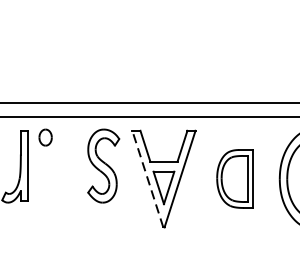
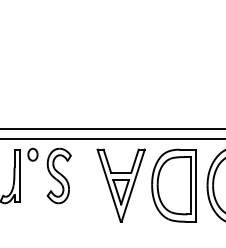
part: (102, 165) -> (58, 175), moved
line: (148, 178) -> (109, 185), dashed -> solid
part: (234, 178) -> (173, 185), size x1.67

